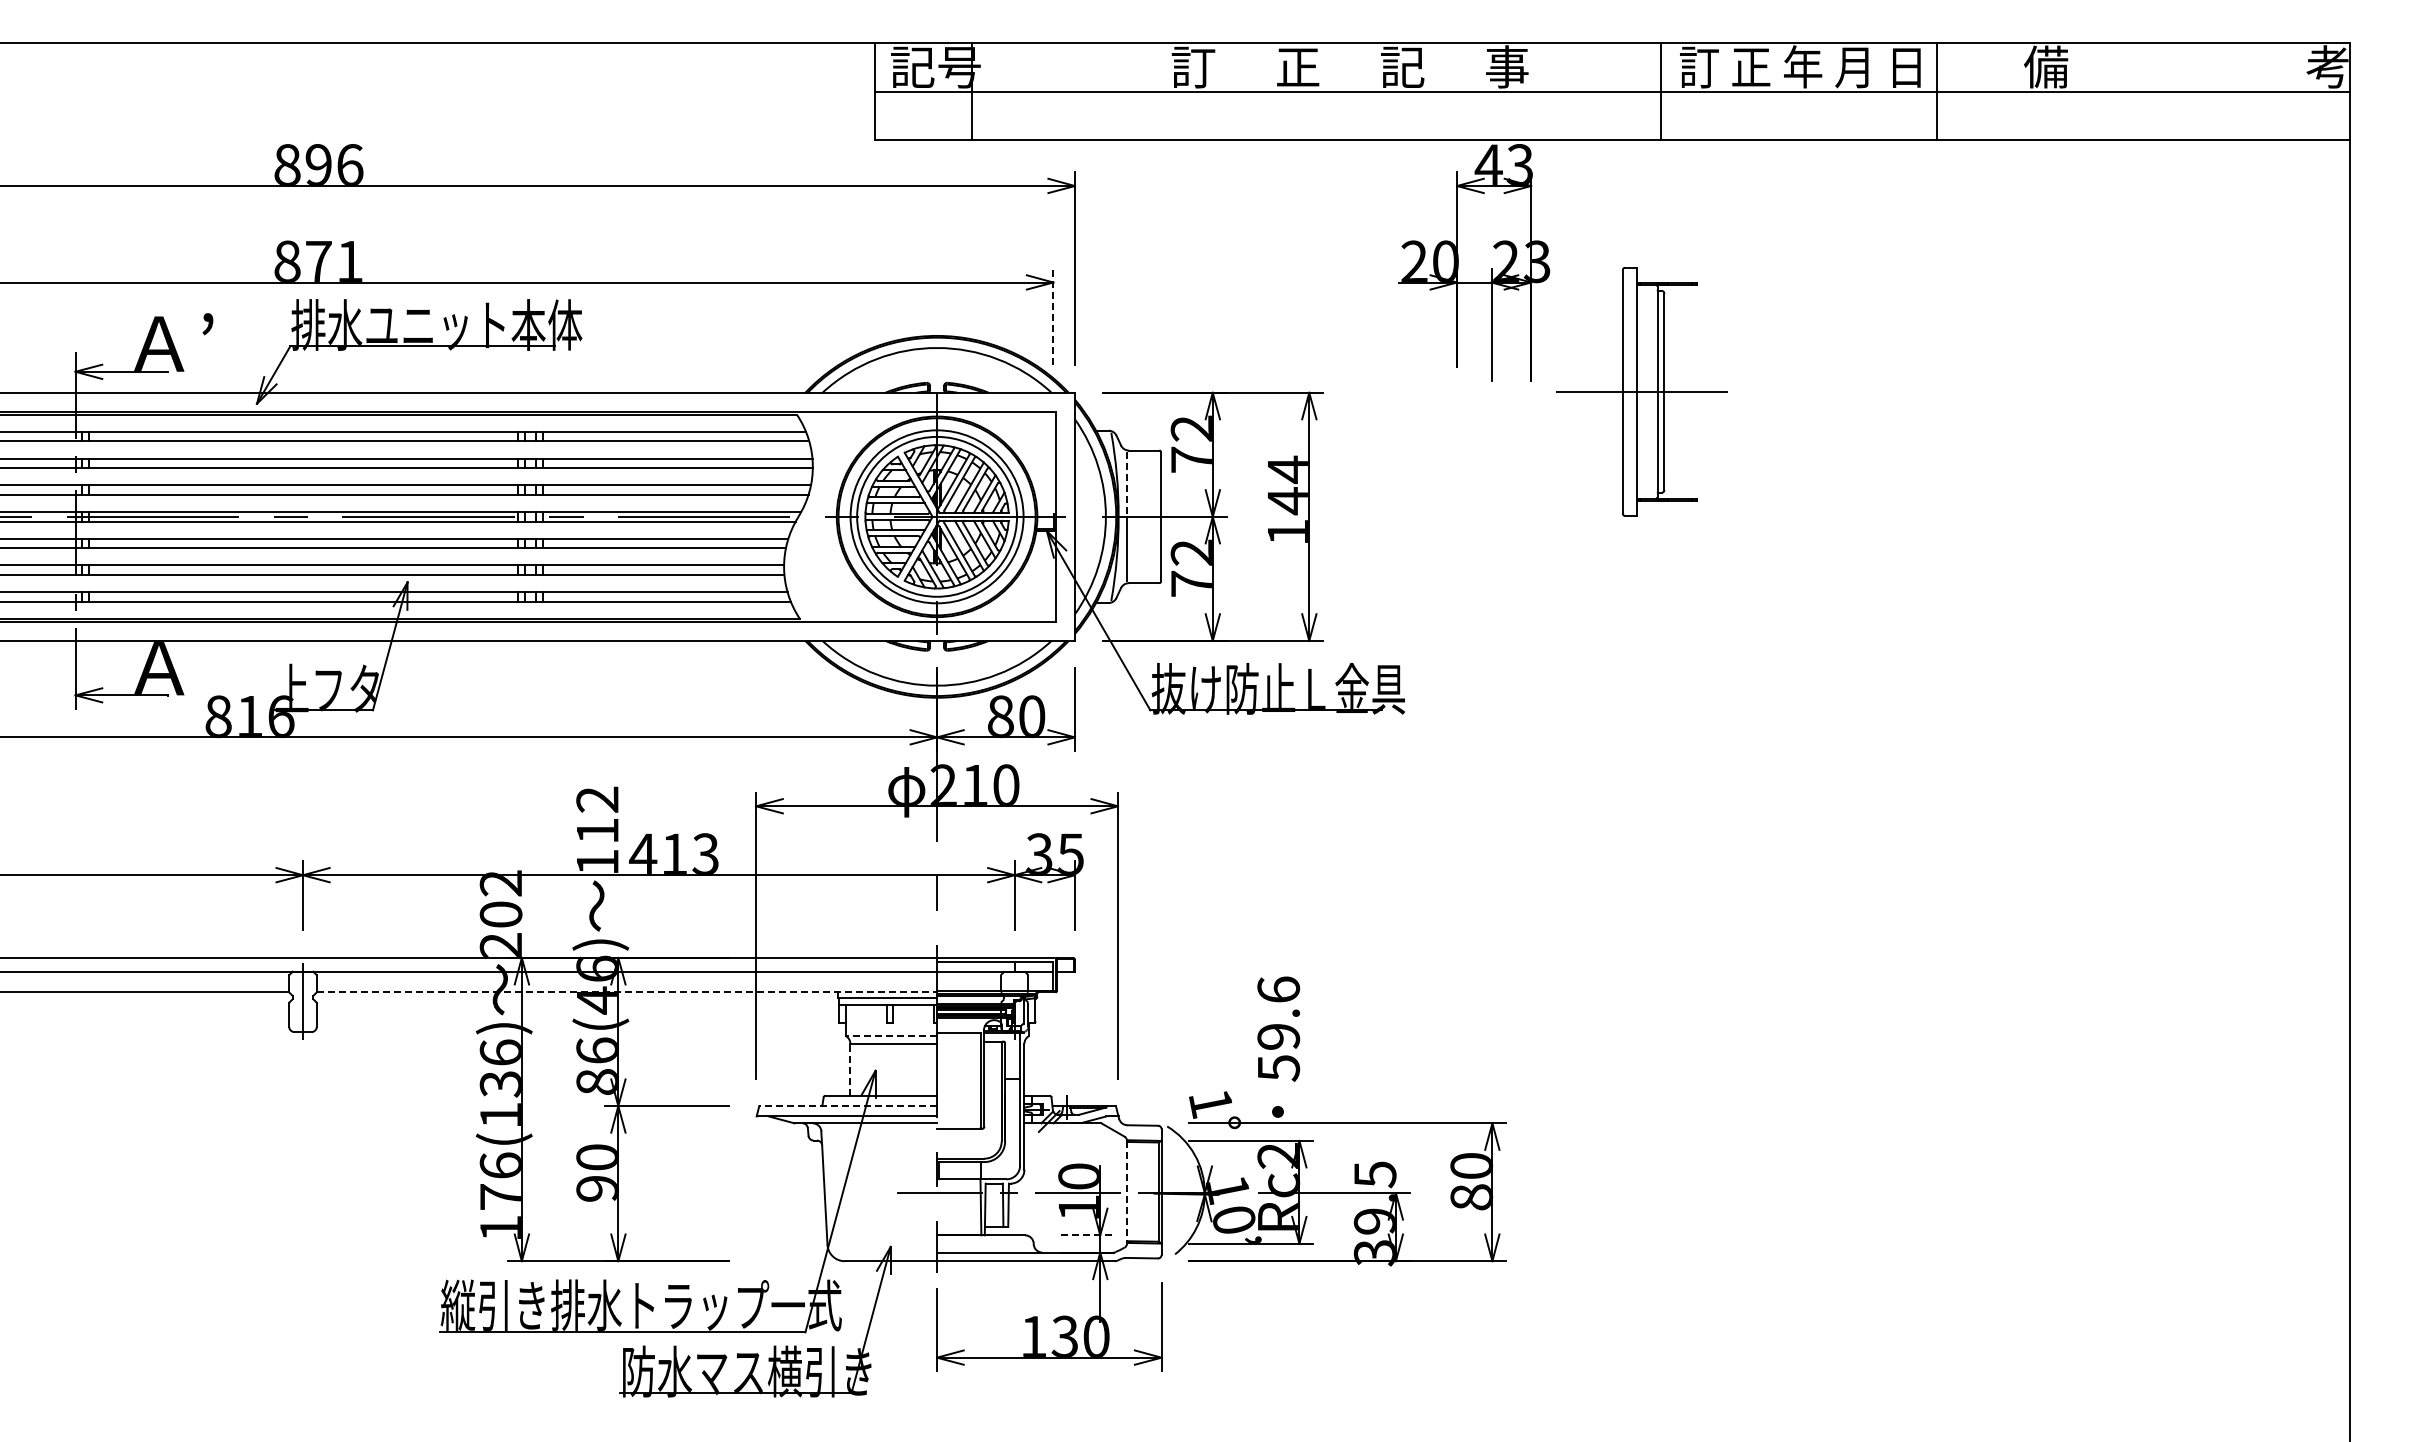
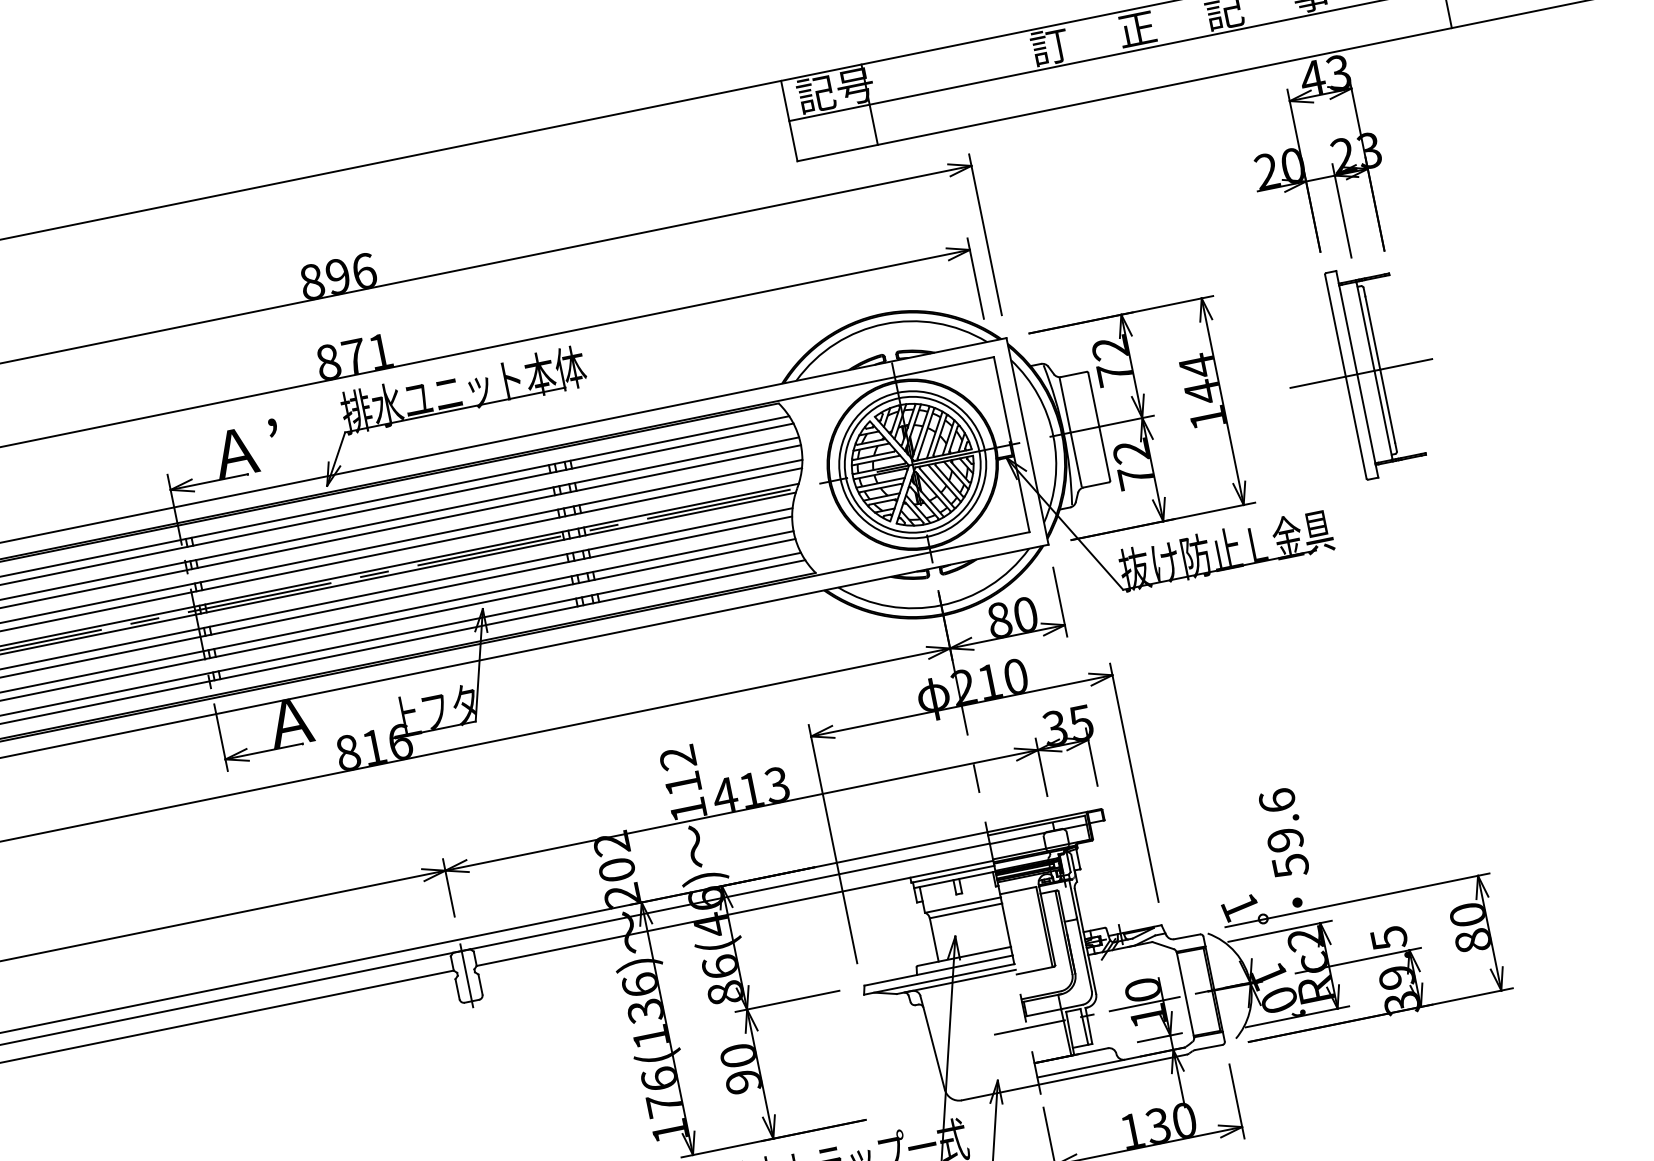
line: (1053, 316) -> (975, 278), dashed -> solid
part: (1641, 391) -> (1361, 373), moved
line: (1126, 485) -> (1065, 406), dashed -> solid
line: (627, 992) -> (735, 913), dashed -> solid
line: (891, 1036) -> (962, 905), dashed -> solid
line: (850, 1069) -> (934, 939), dashed -> solid
line: (847, 1106) -> (938, 971), dashed -> solid
line: (1127, 1192) -> (1185, 995), dashed -> solid
line: (1088, 1235) -> (1160, 1037), dashed -> solid

